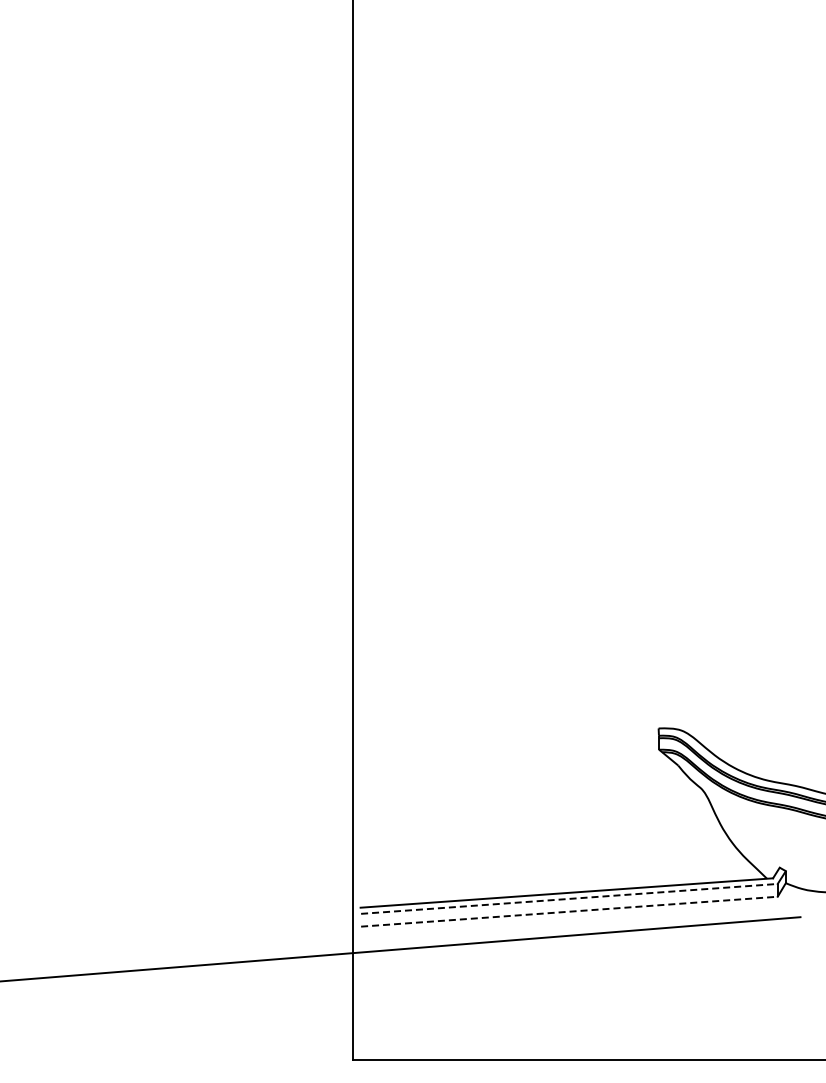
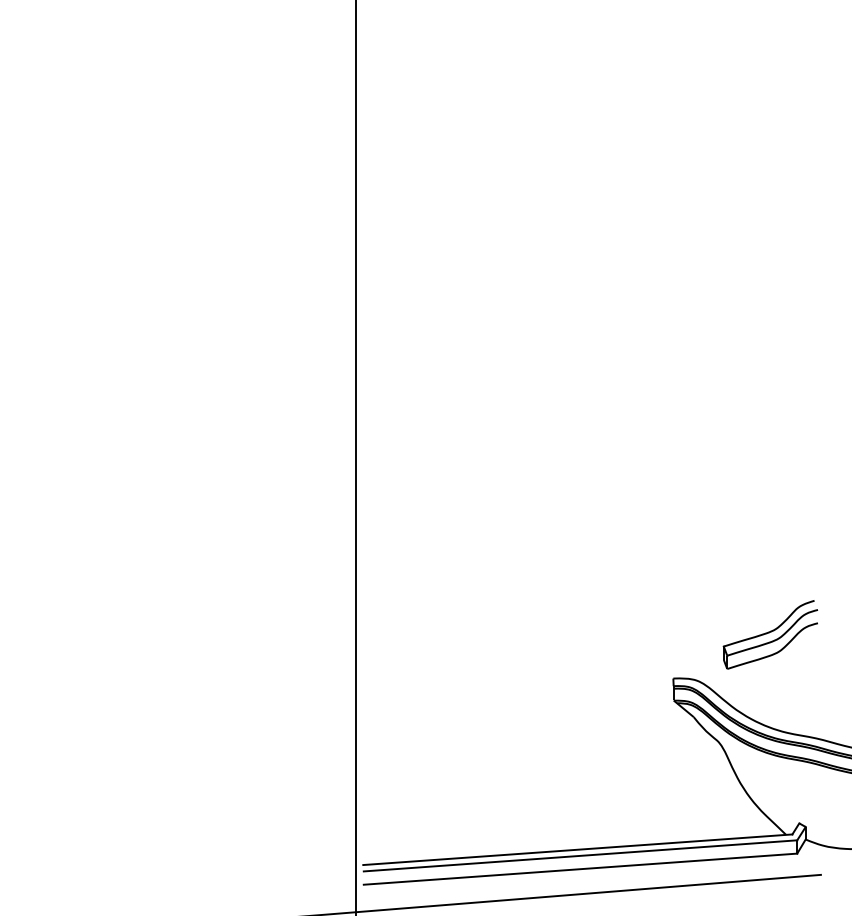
part: (751, 686) -> (769, 634), added
line: (569, 898) -> (580, 855), dashed -> solid
line: (569, 911) -> (580, 868), dashed -> solid

